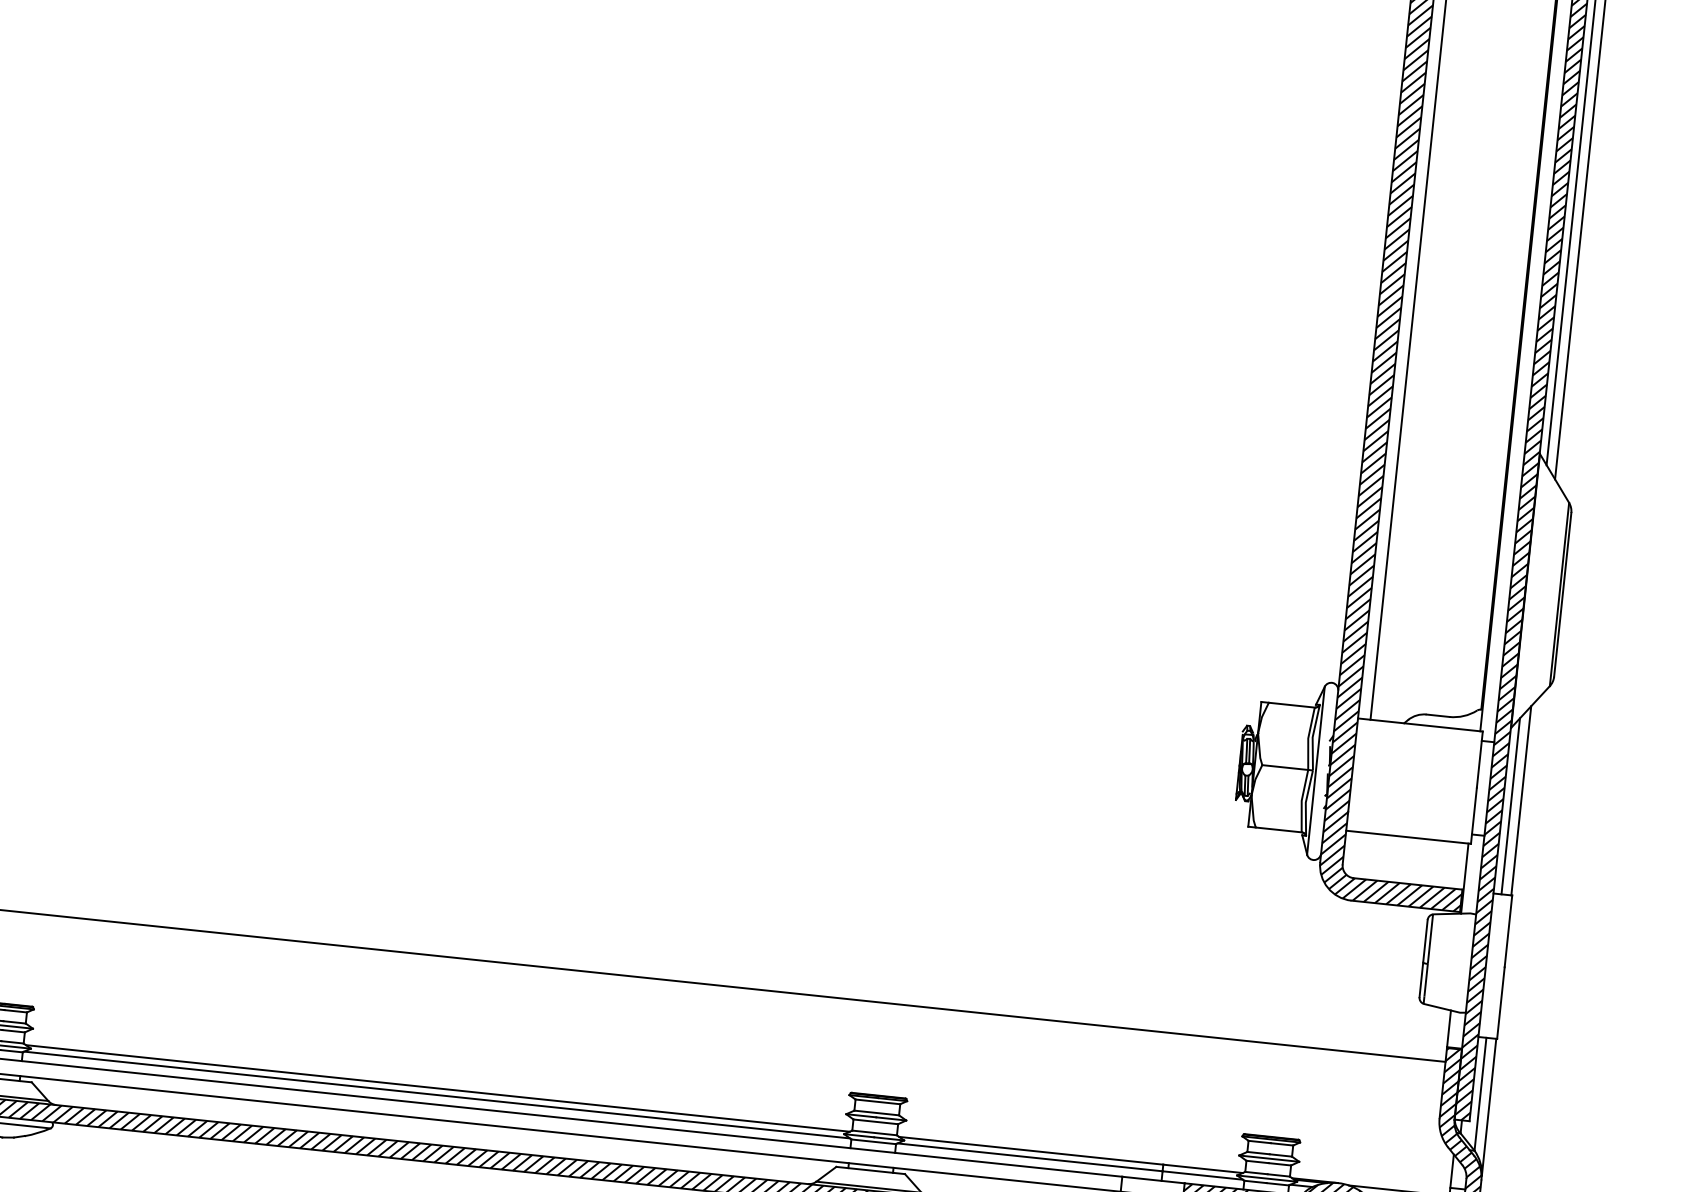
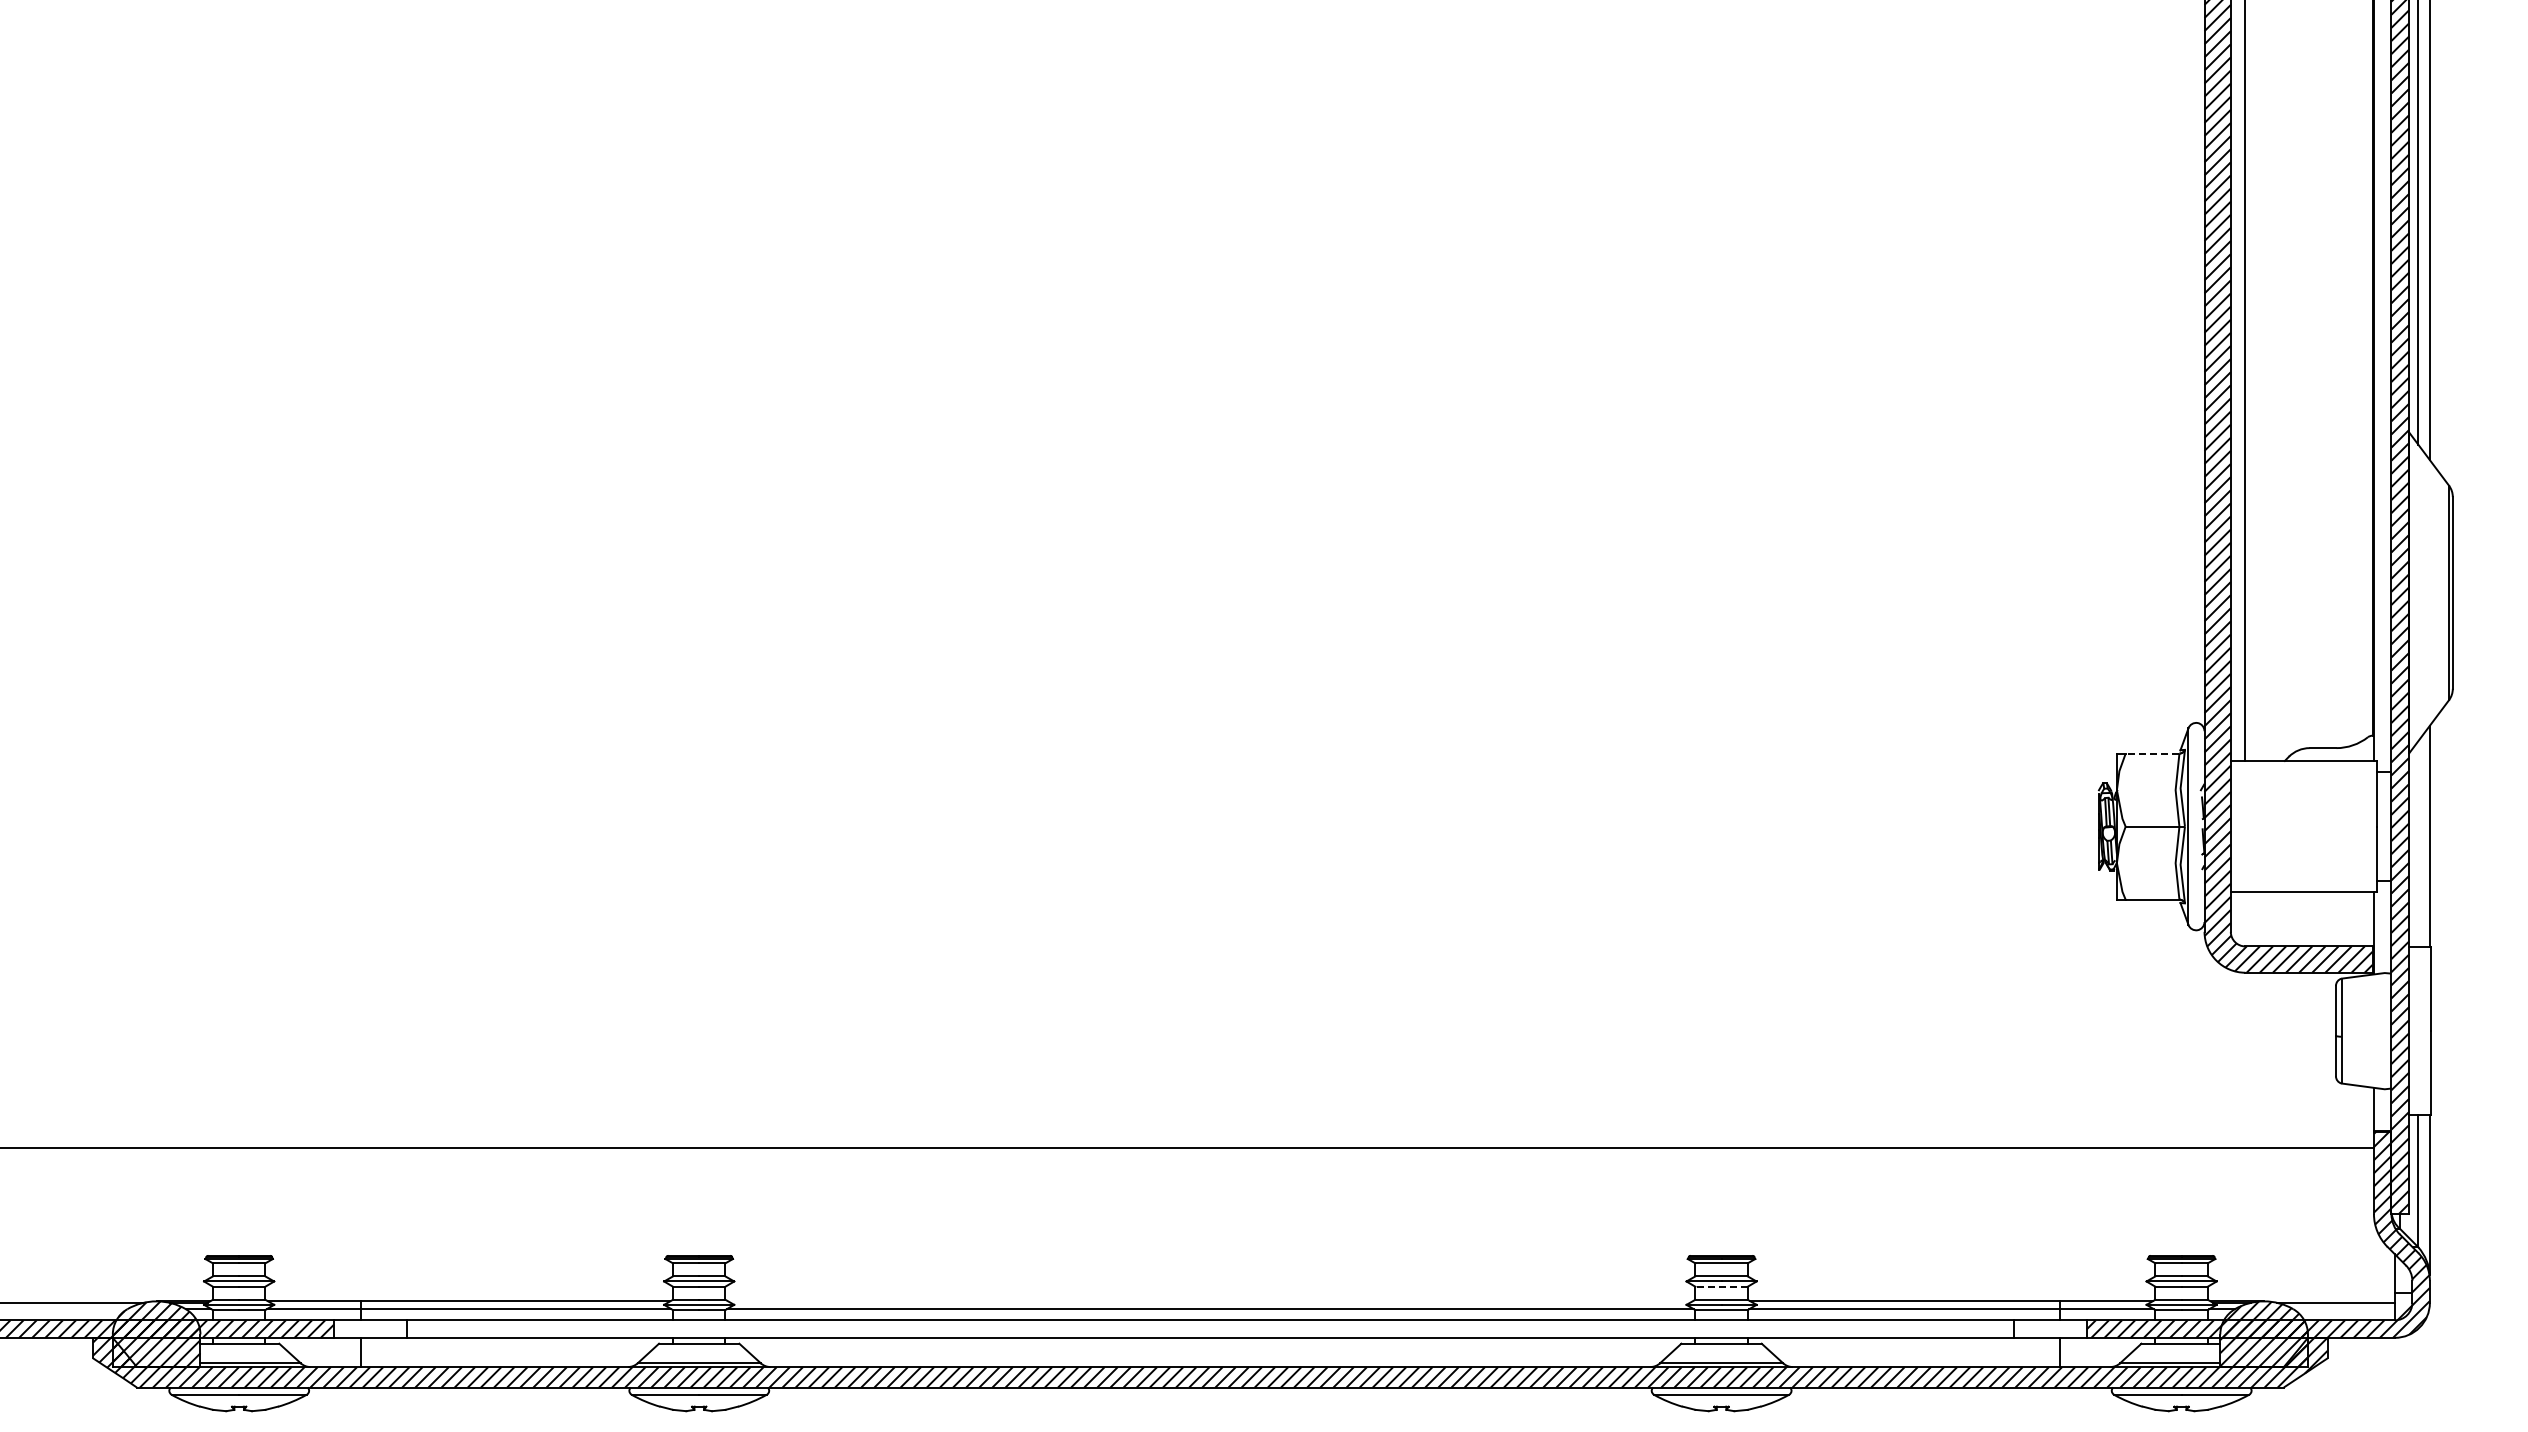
line: (1291, 705) -> (2152, 753), solid -> dashed
line: (1510, 806) -> (2418, 844), removed
line: (437, 1088) -> (1210, 1301), removed
line: (875, 1121) -> (1721, 1286), solid -> dashed

